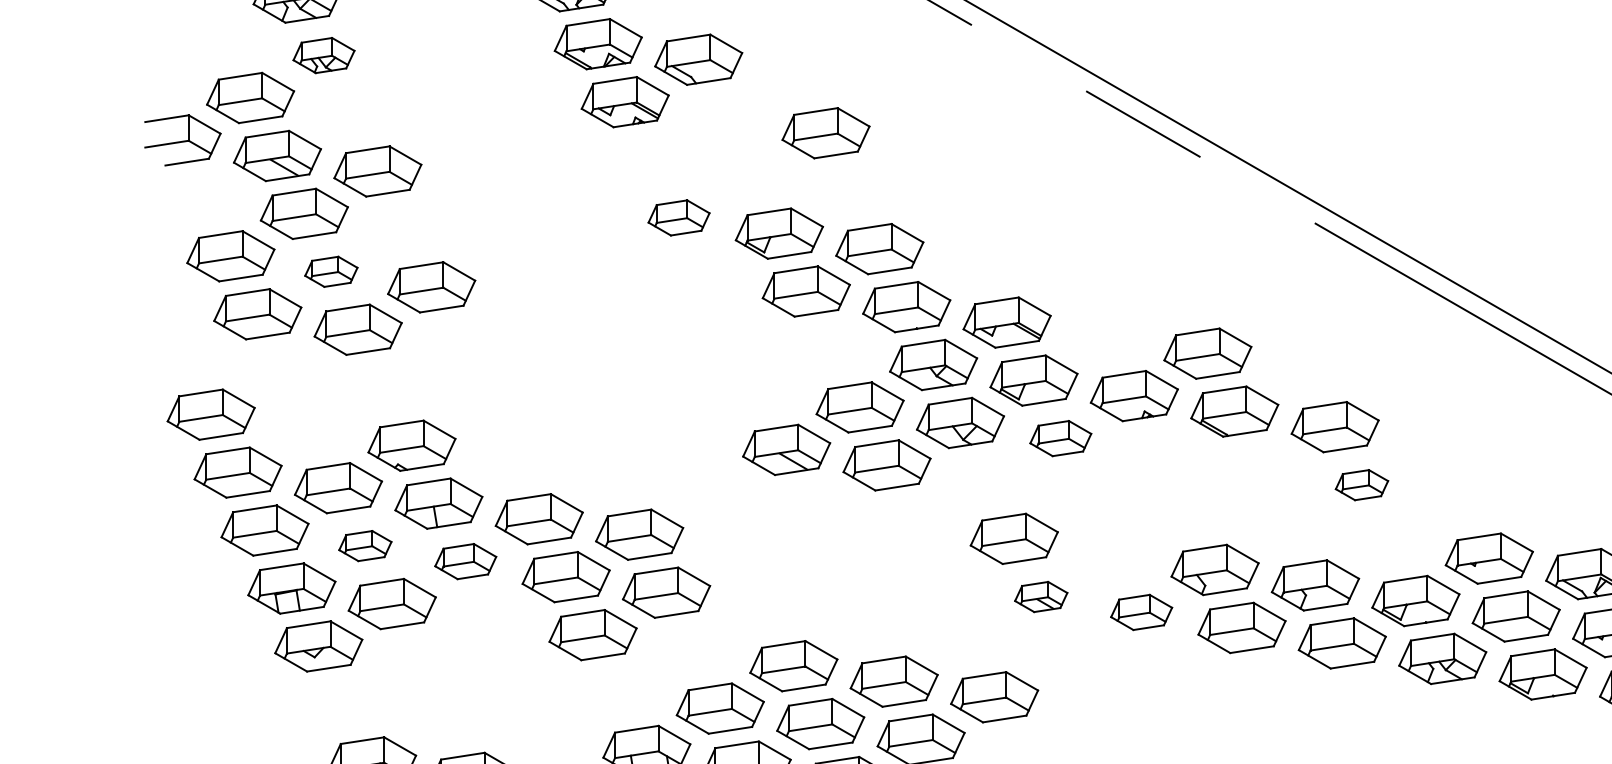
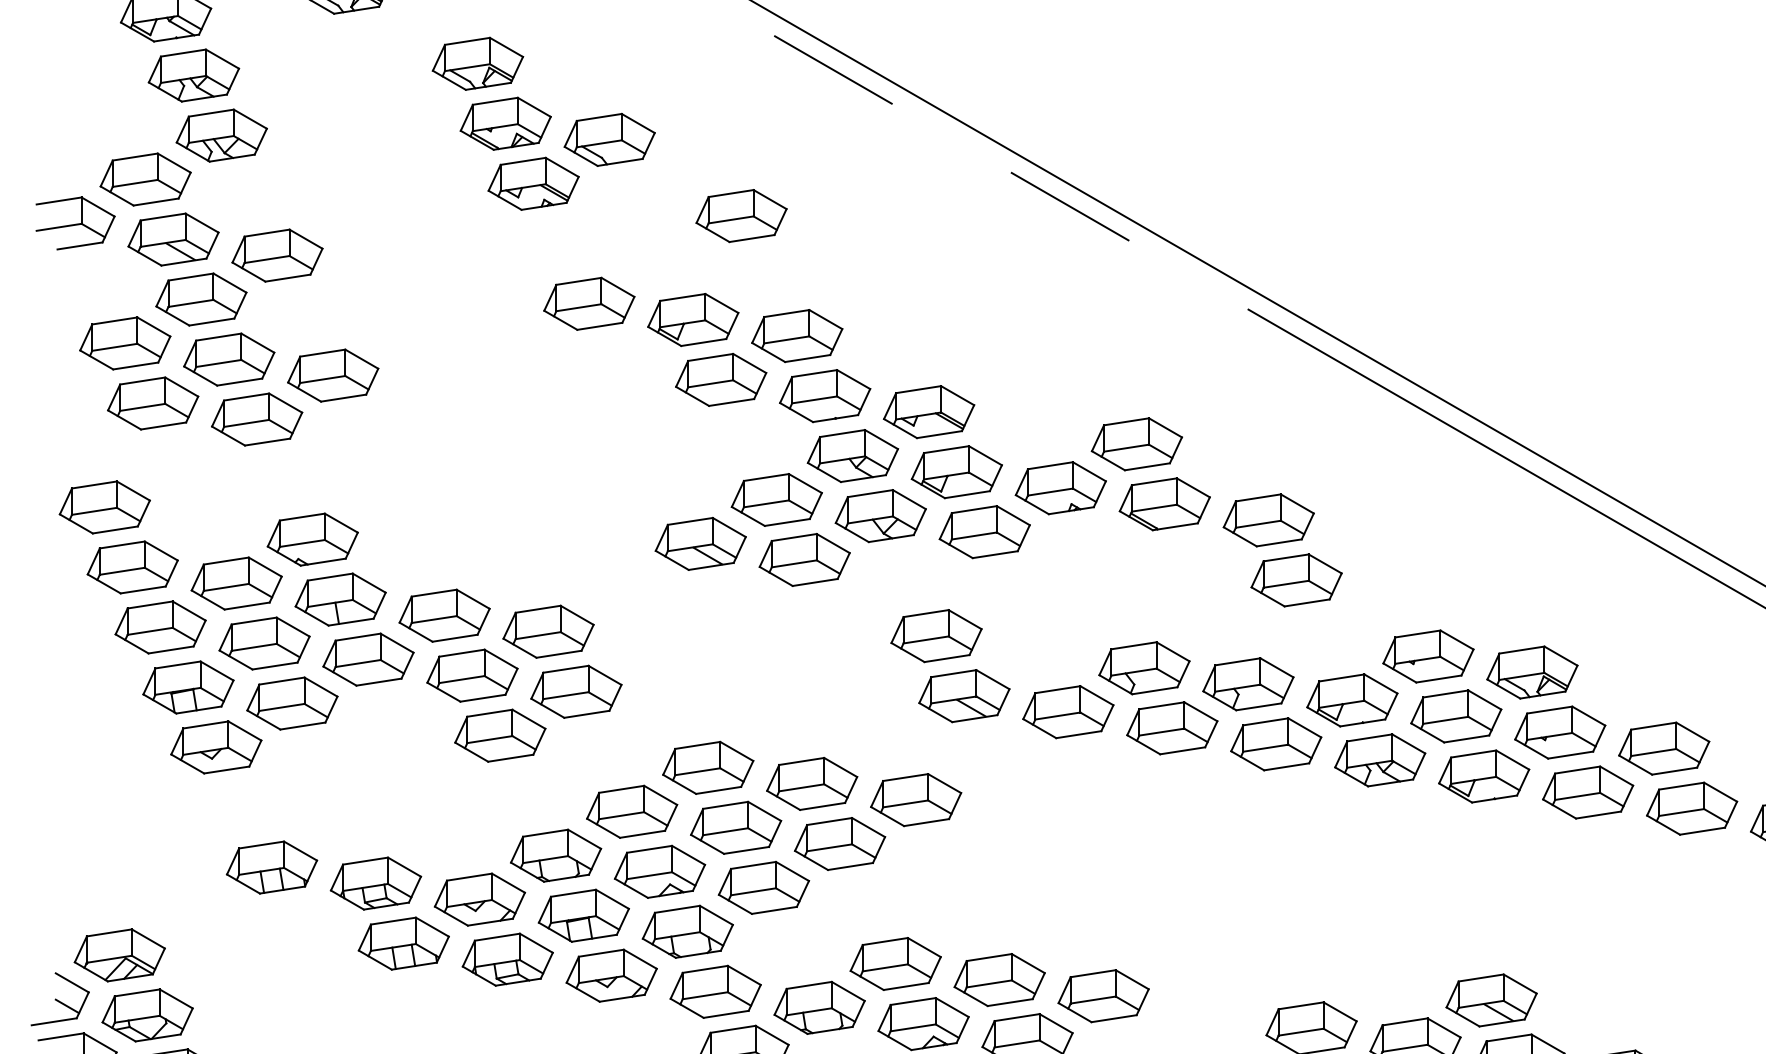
part: (323, 55) -> (221, 135), size x1.43
part: (679, 217) -> (589, 303), size x1.43
part: (331, 271) -> (229, 359), size x1.67
part: (1060, 438) -> (984, 532), size x1.43
part: (1361, 485) -> (1296, 580), size x1.67
part: (365, 546) -> (264, 643), size x1.67
part: (465, 561) -> (368, 659), size x1.43
part: (1041, 597) -> (964, 696), size x1.67
part: (1141, 612) -> (1068, 712), size x1.43

